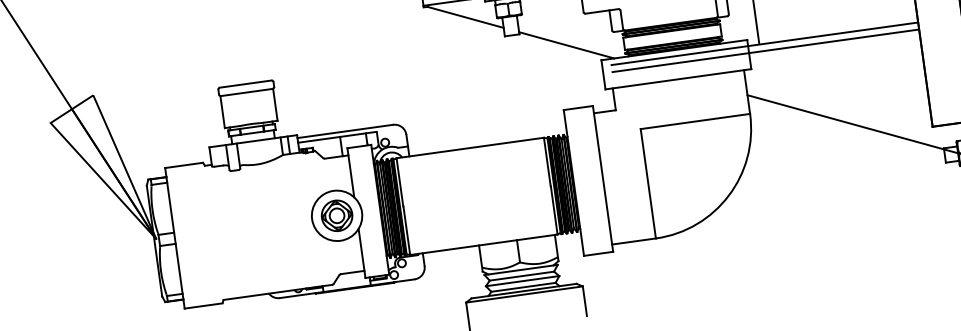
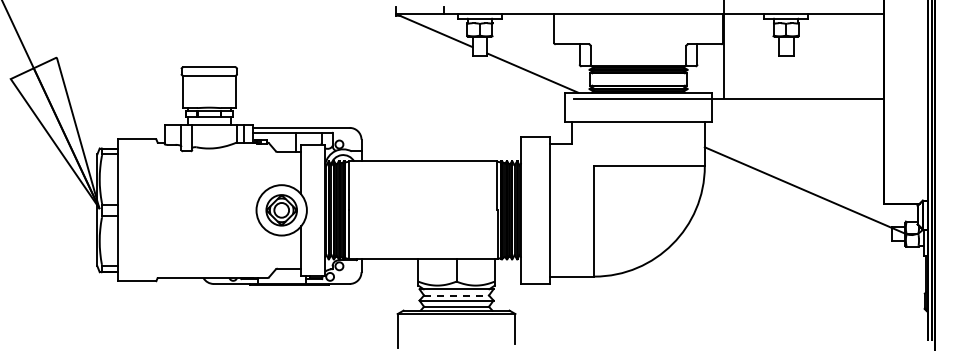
line: (765, 50) -> (728, 105), removed
line: (522, 276) -> (457, 295), solid -> dashed

